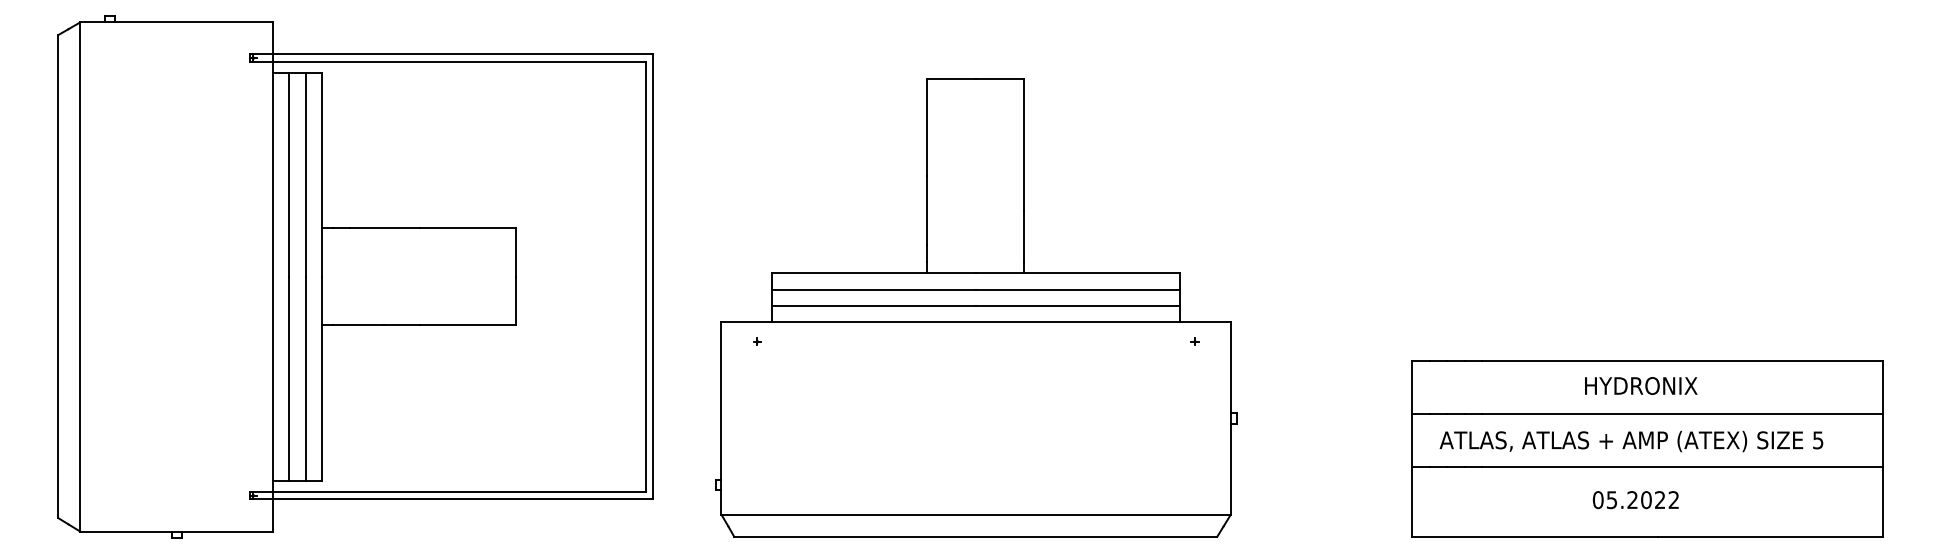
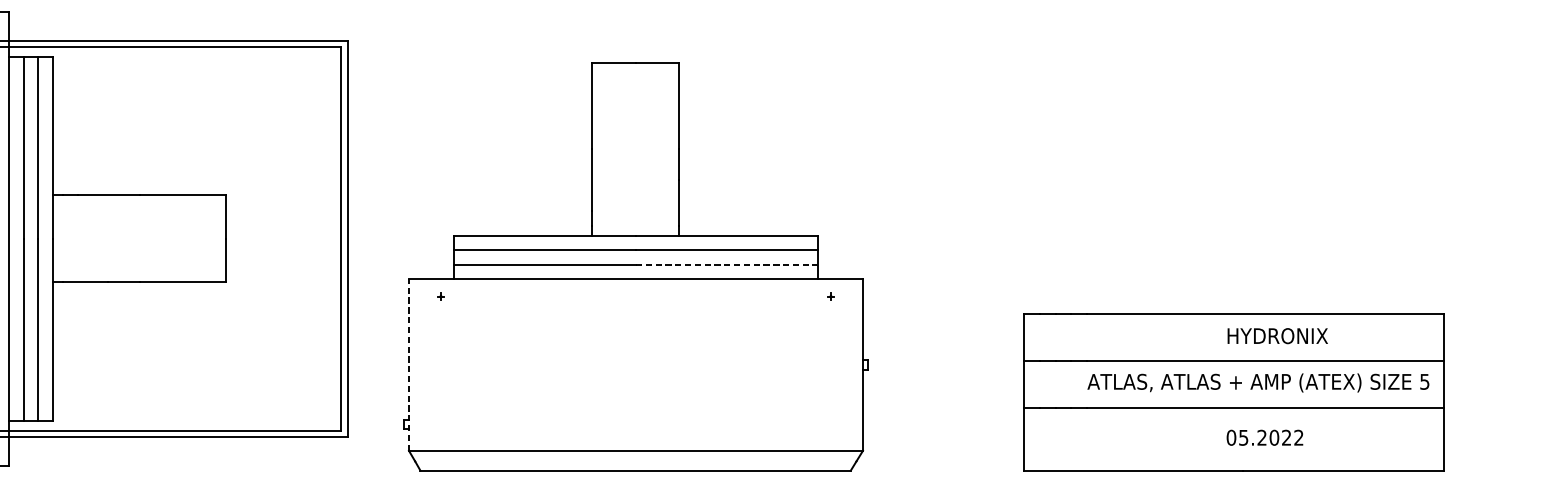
line: (1078, 305) -> (727, 264), solid -> dashed
text: (1641, 385) -> (1278, 335), moved
line: (721, 417) -> (409, 364), solid -> dashed
text: (1631, 441) -> (1258, 382), moved
text: (1635, 500) -> (1264, 438), moved

